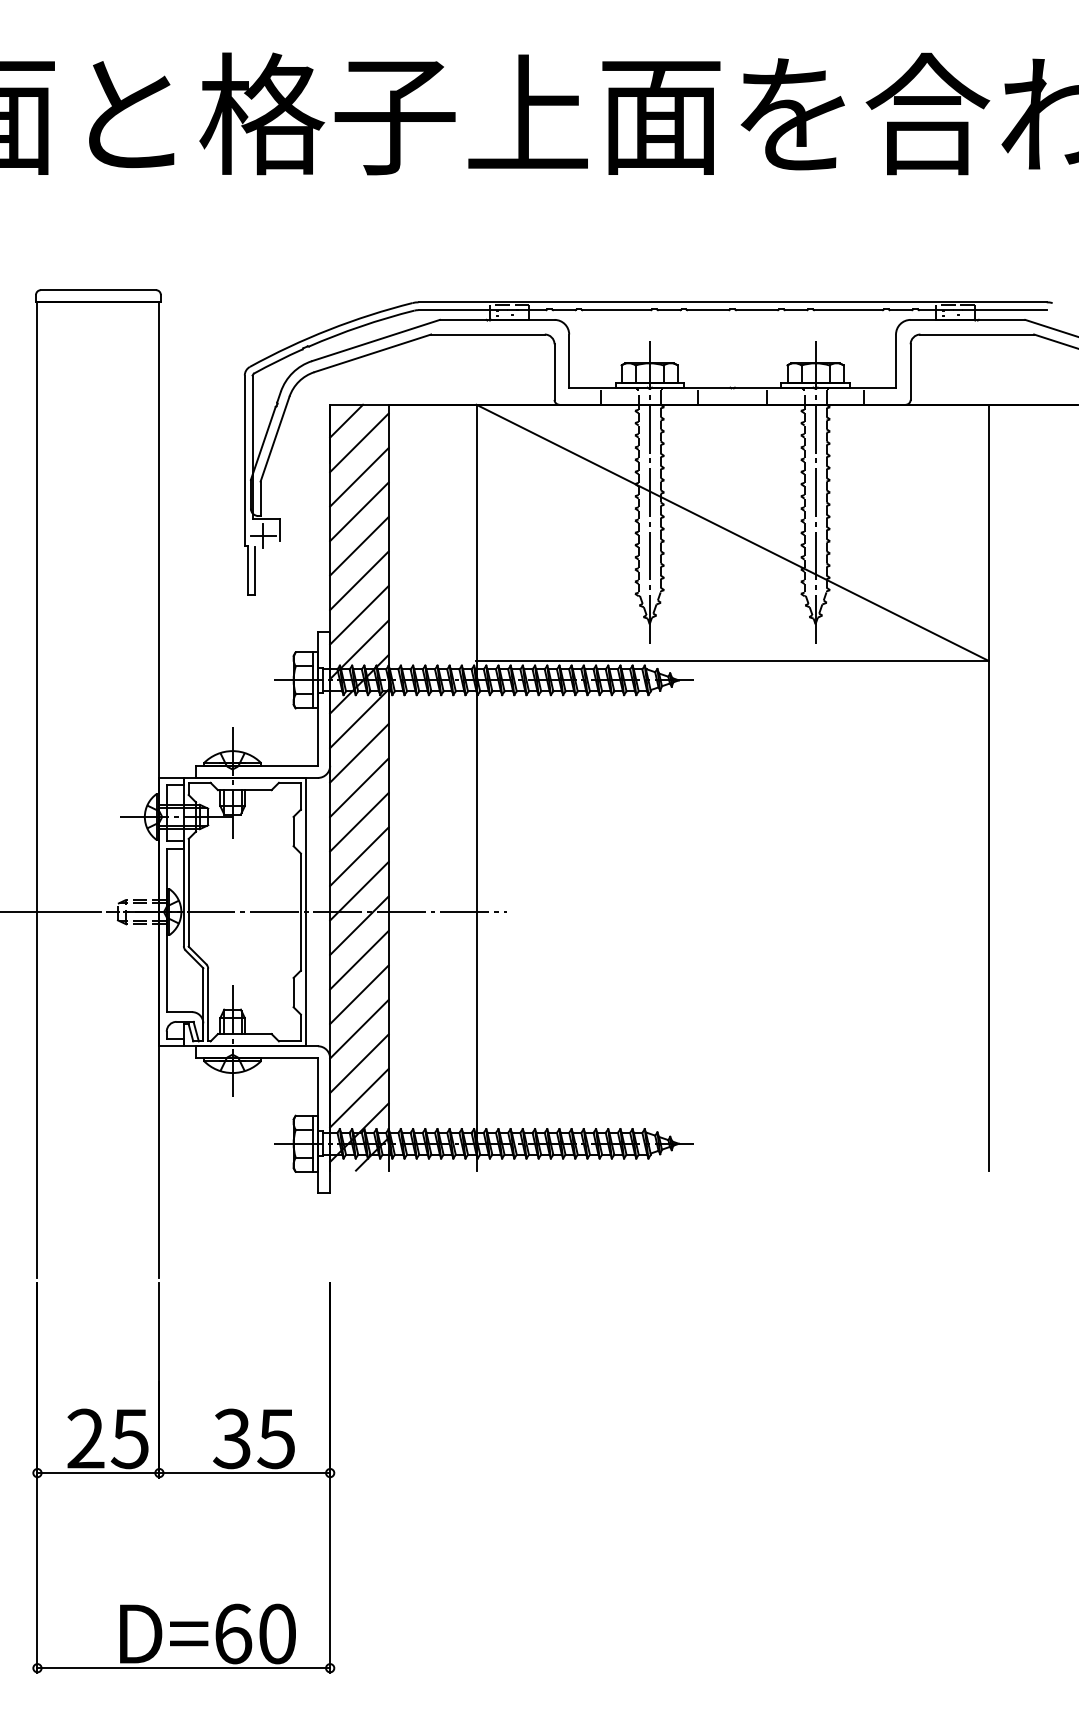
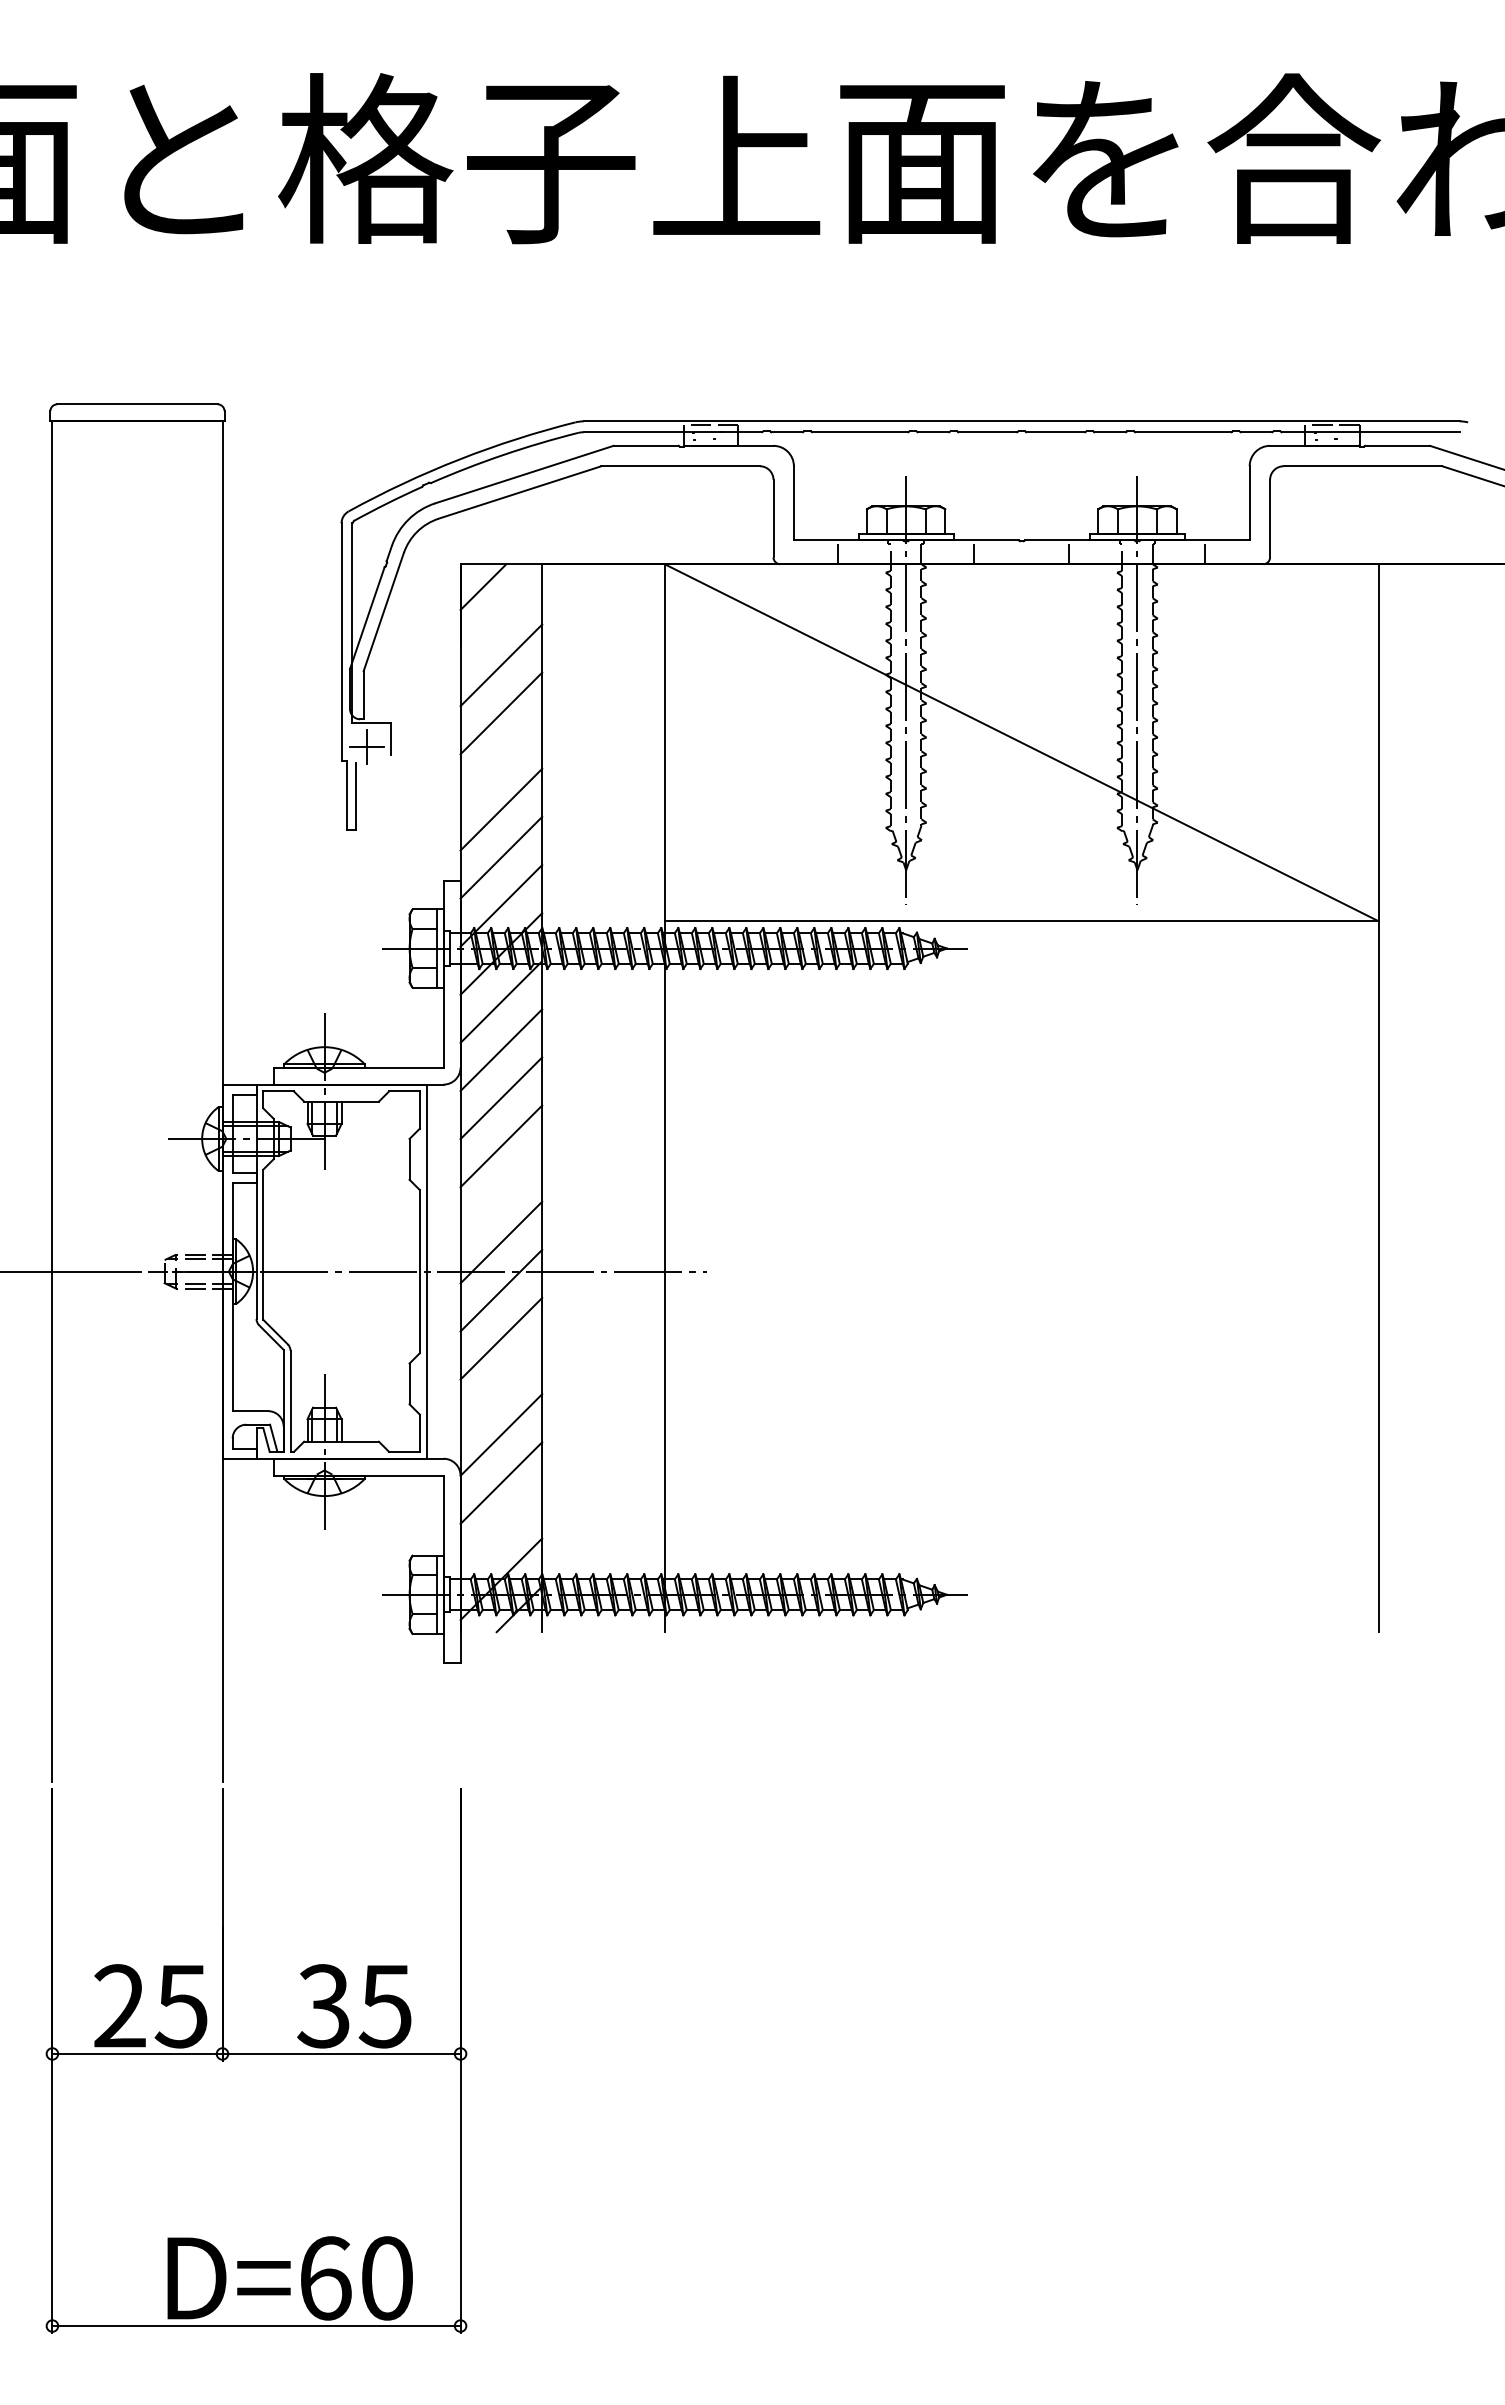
line: (359, 442) -> (501, 617), removed
line: (359, 546) -> (501, 761), removed
line: (359, 856) -> (501, 1194), removed
line: (359, 994) -> (501, 1386), removed
line: (359, 1098) -> (501, 1531), removed

